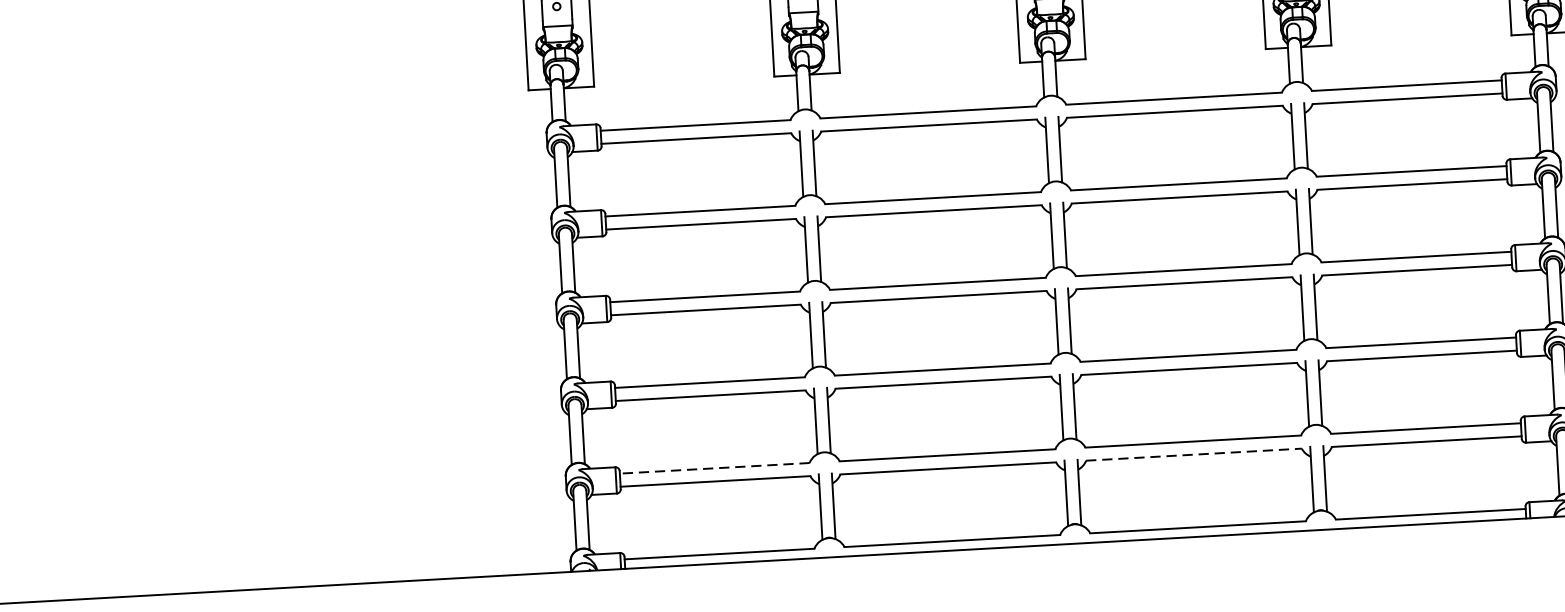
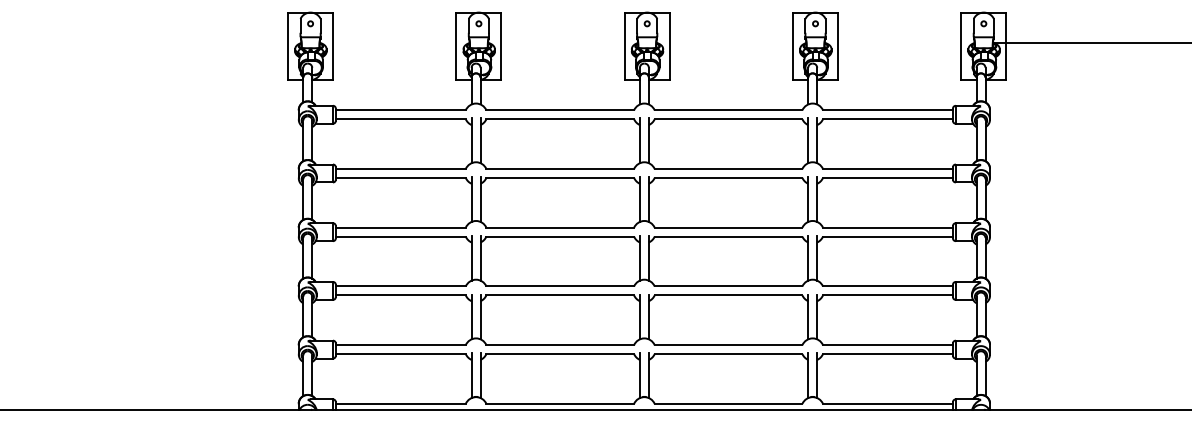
line: (1193, 455) -> (728, 354), dashed -> solid
line: (714, 468) -> (400, 345), dashed -> solid

